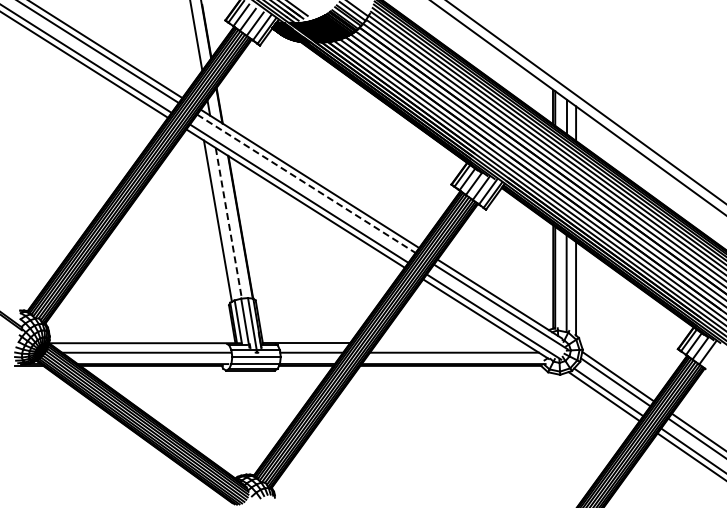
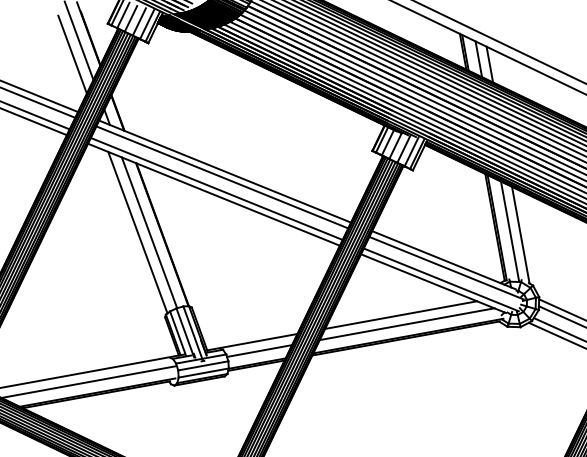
line: (186, 43) -> (71, 54), added
line: (306, 184) -> (222, 178), dashed -> solid
line: (228, 223) -> (149, 233), dashed -> solid
line: (449, 343) -> (400, 315), added

